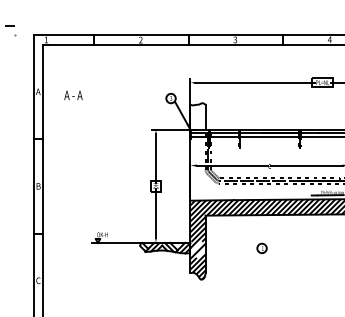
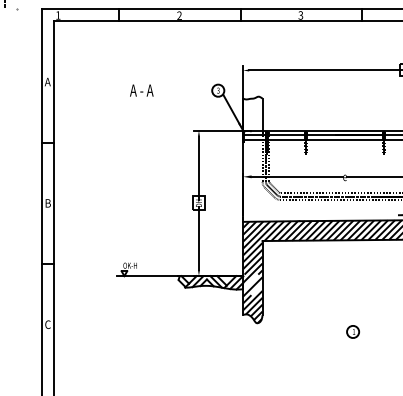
text: (73, 95) -> (141, 90), moved
part: (261, 247) -> (352, 330), moved

